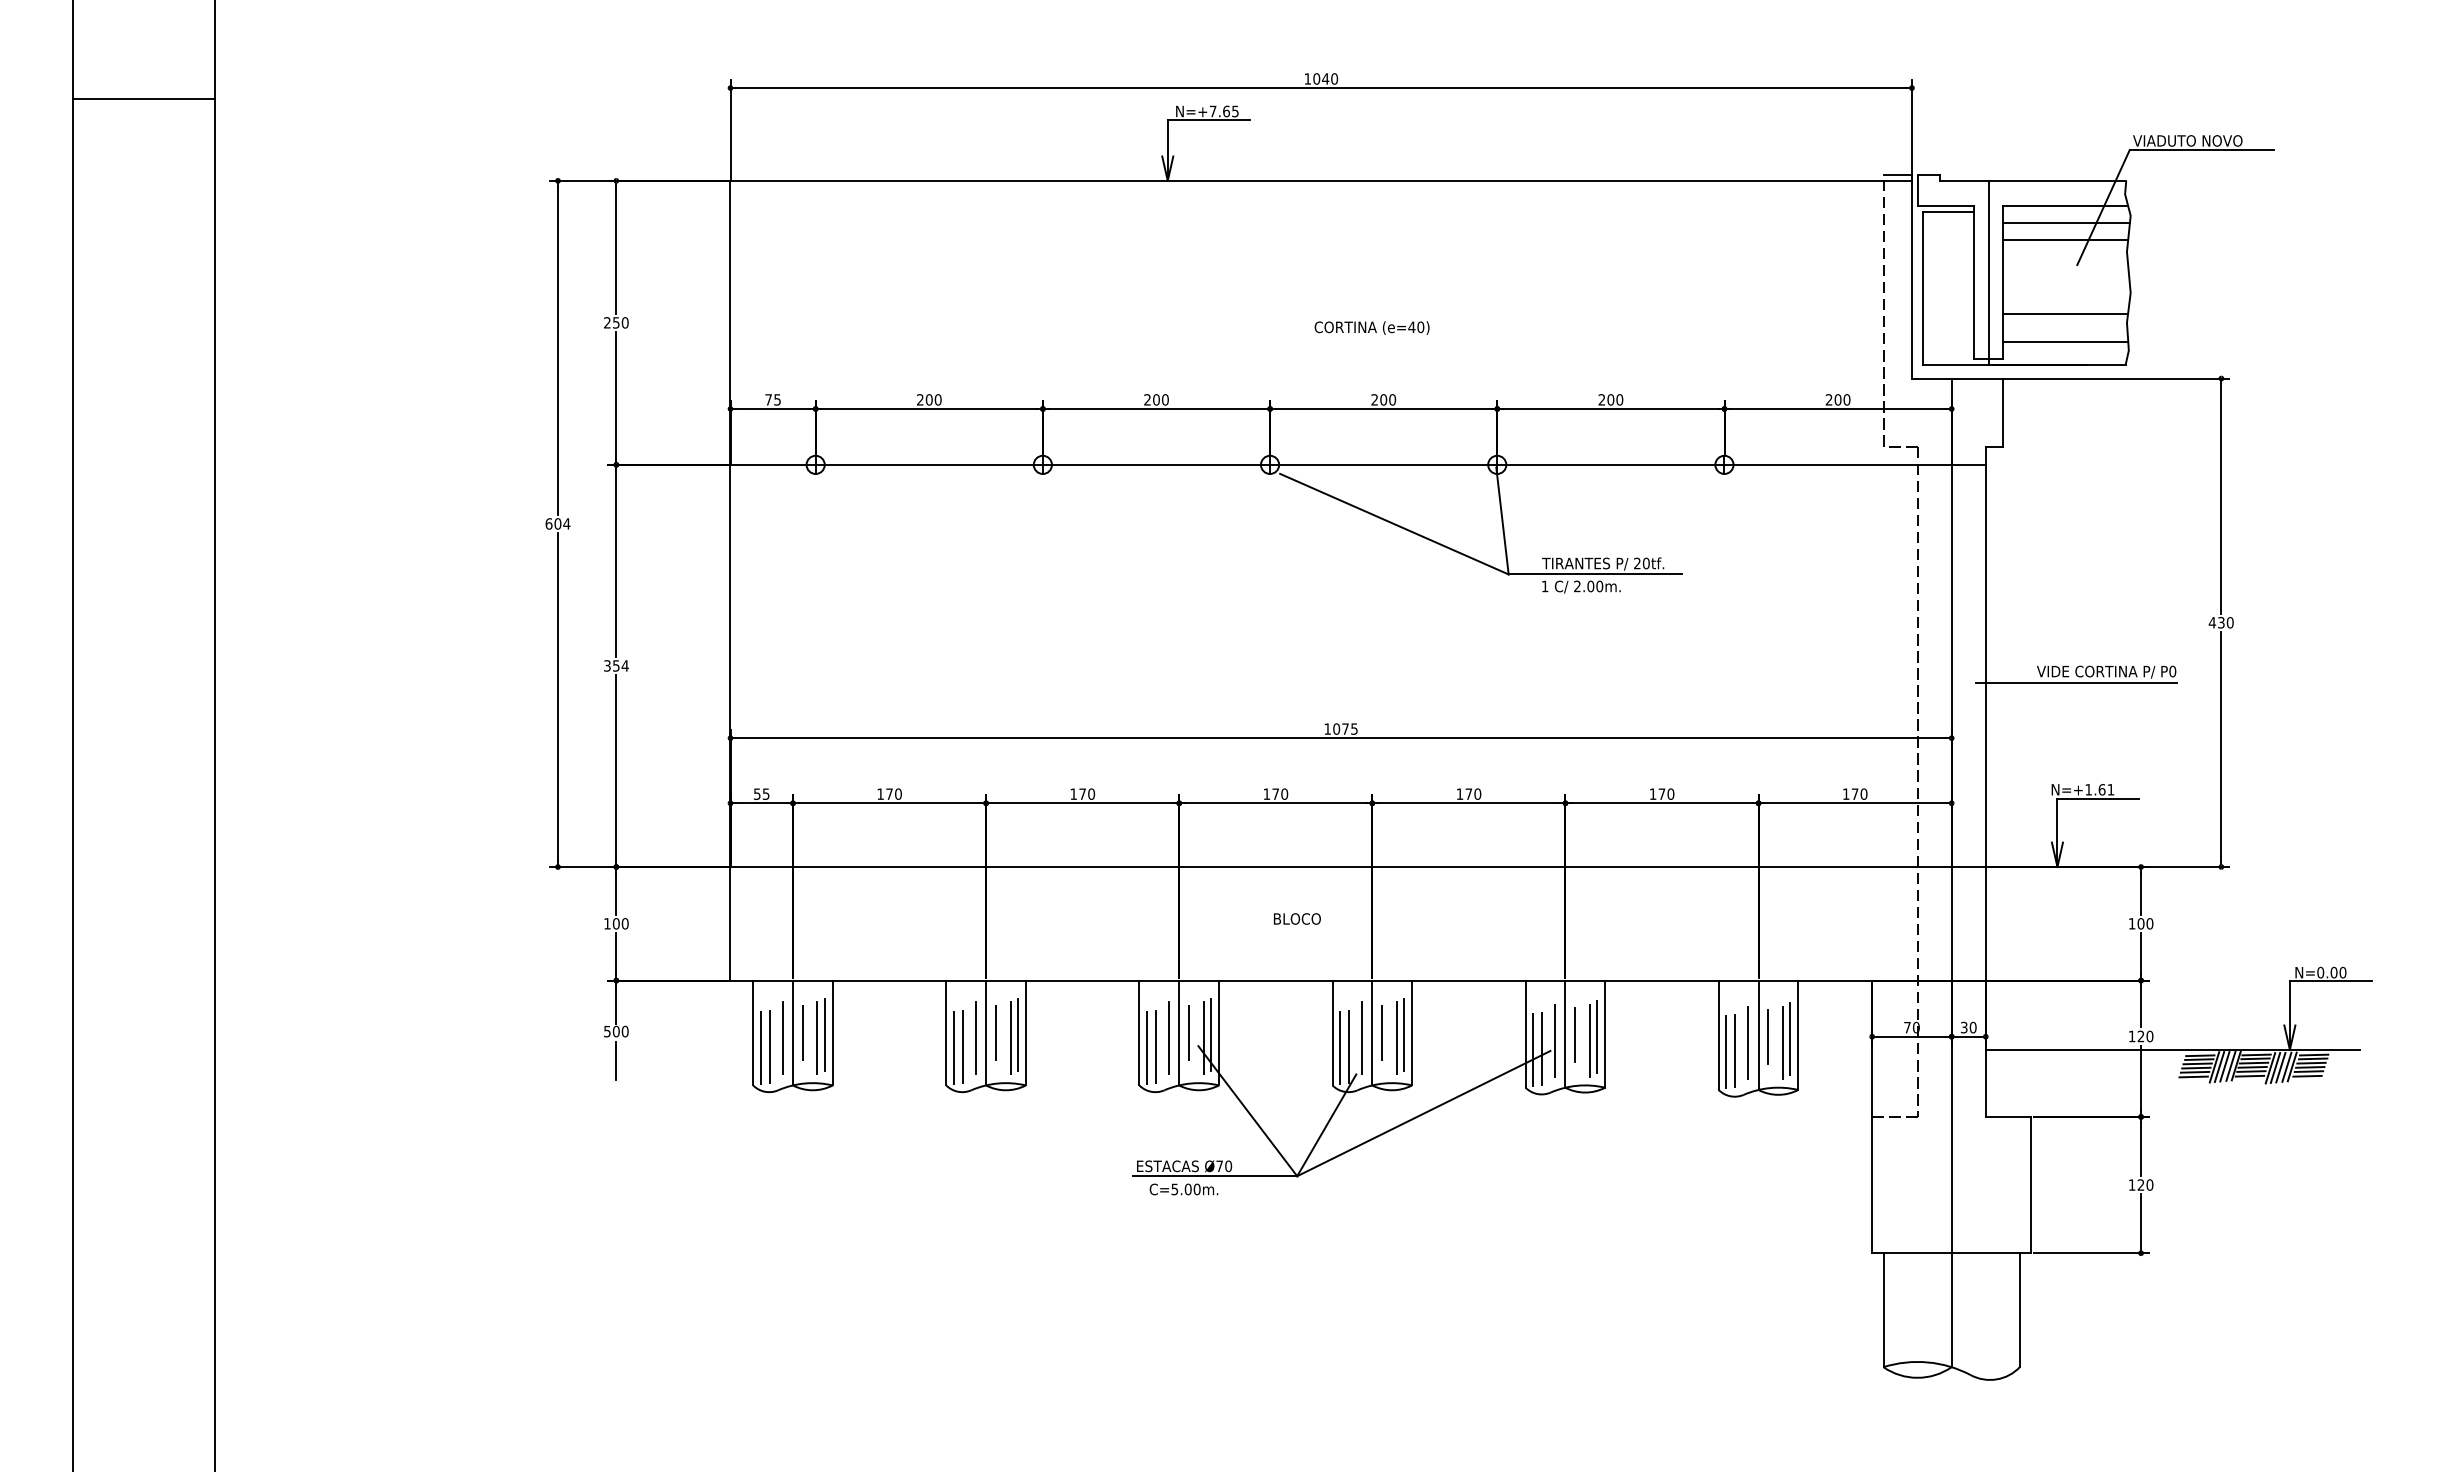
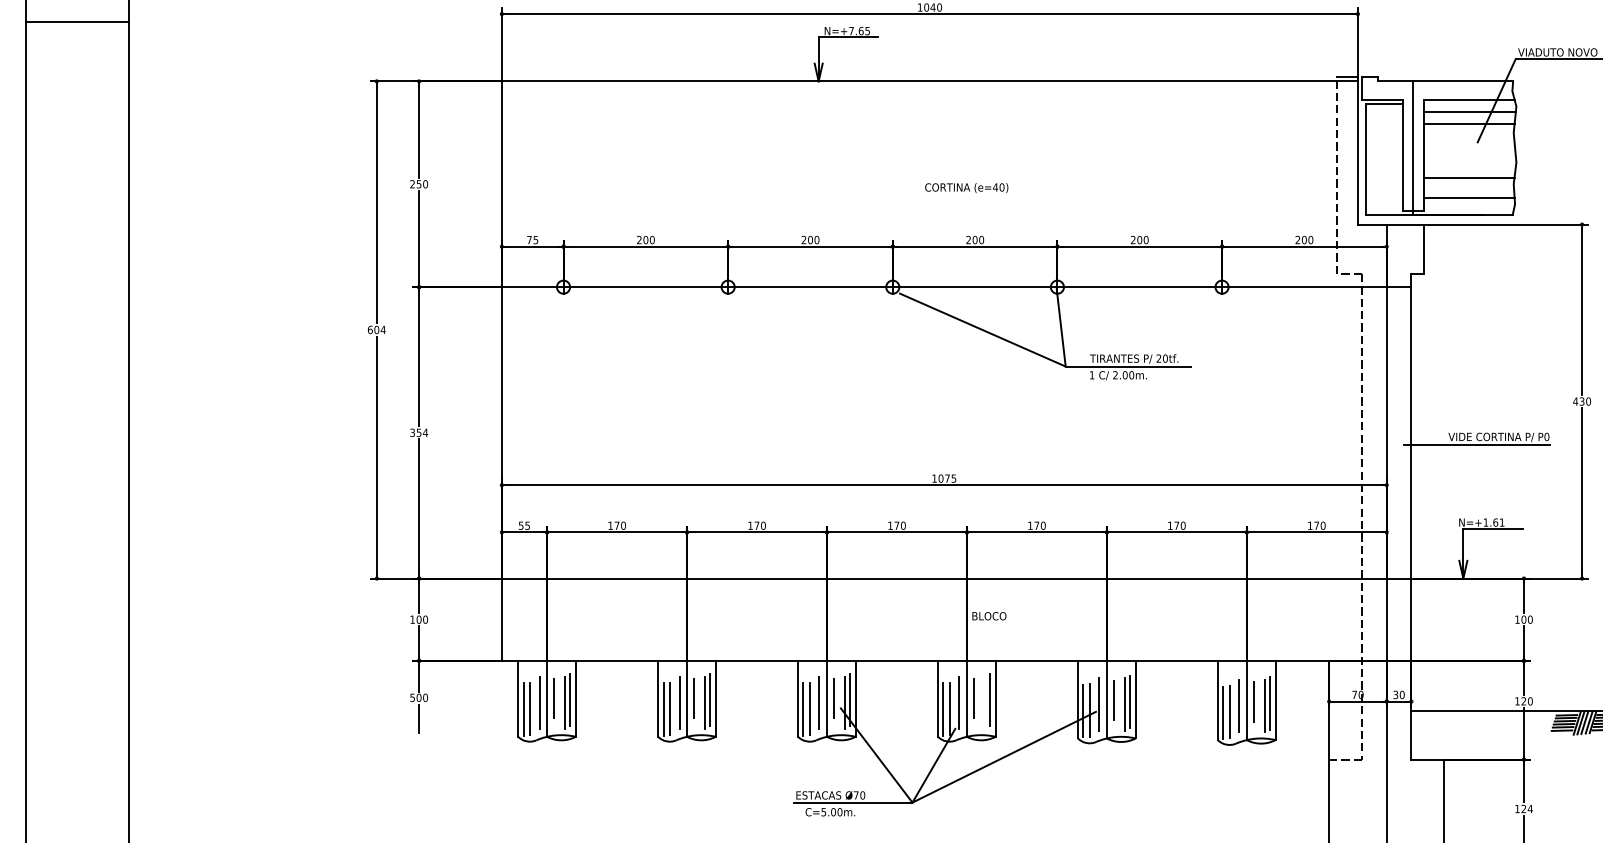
text: (1297, 918) -> (989, 615), moved
line: (1396, 1038) -> (984, 702), removed
text: (2149, 1184) -> (1530, 808), 120 -> 124

